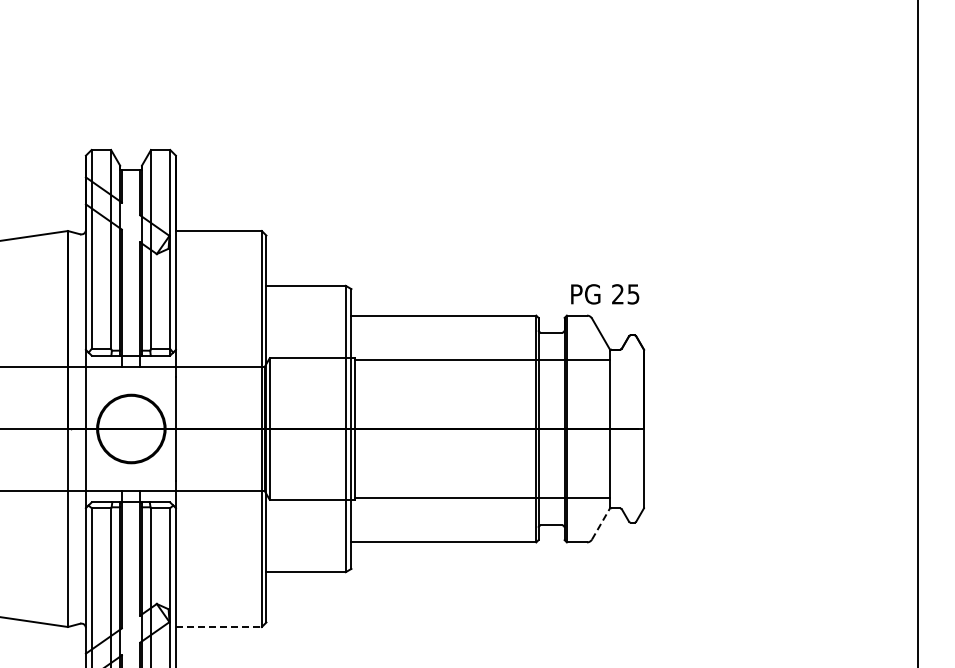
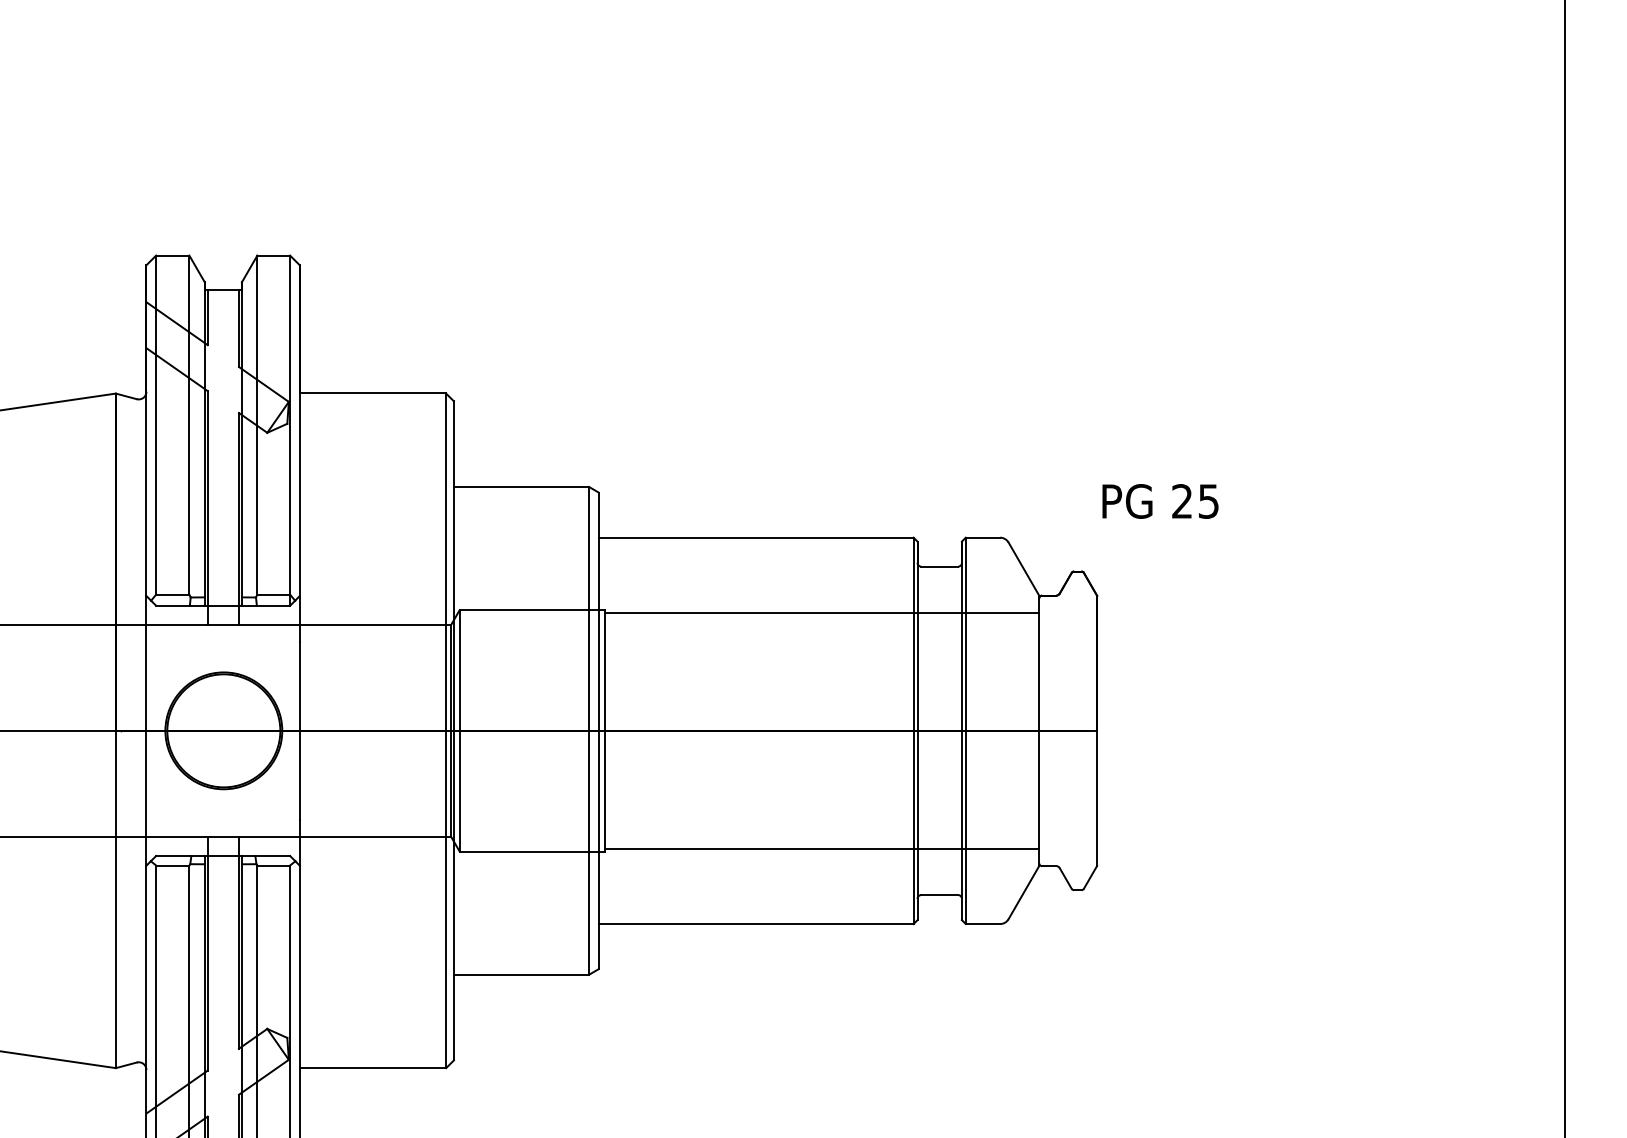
text: (605, 294) -> (1161, 501), moved
line: (601, 523) -> (1024, 891), dashed -> solid
line: (218, 627) -> (372, 1068), dashed -> solid

